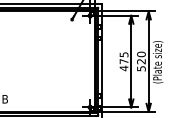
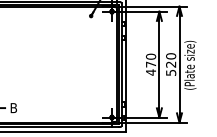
text: (124, 54) -> (151, 56), 475 -> 470

